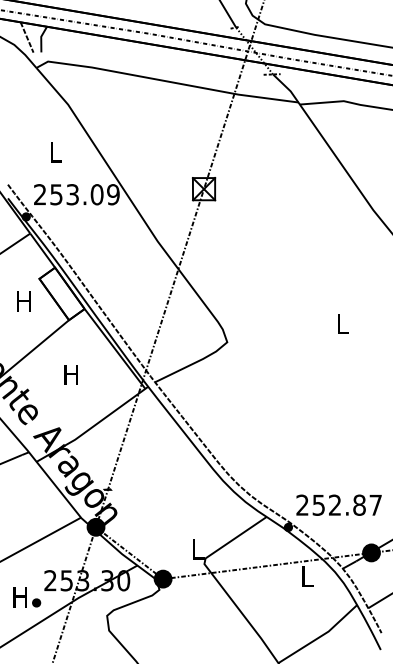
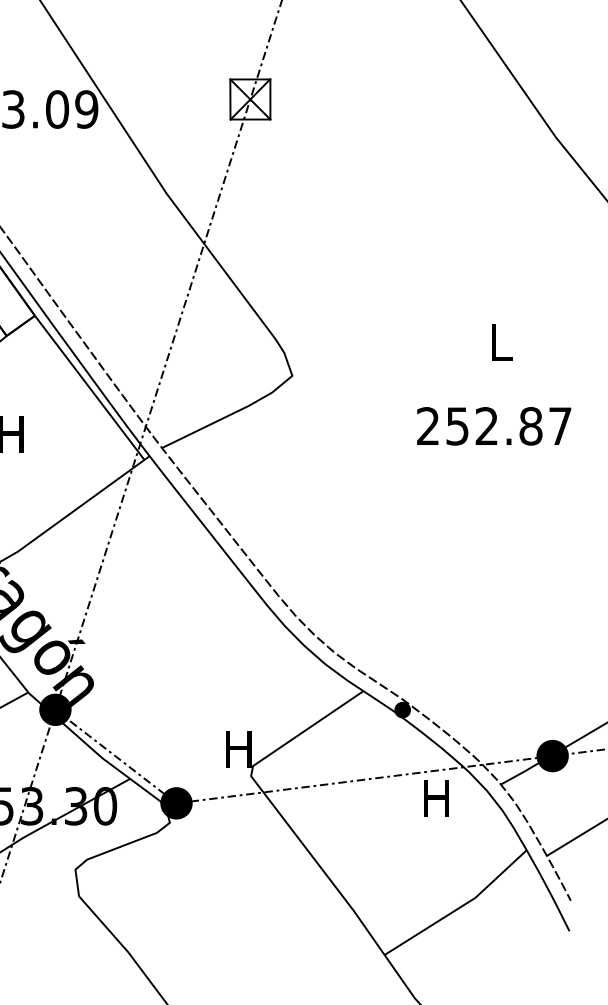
text: (338, 504) -> (493, 424), moved
text: (197, 549) -> (238, 749), L -> H
text: (306, 576) -> (435, 798), L -> H

